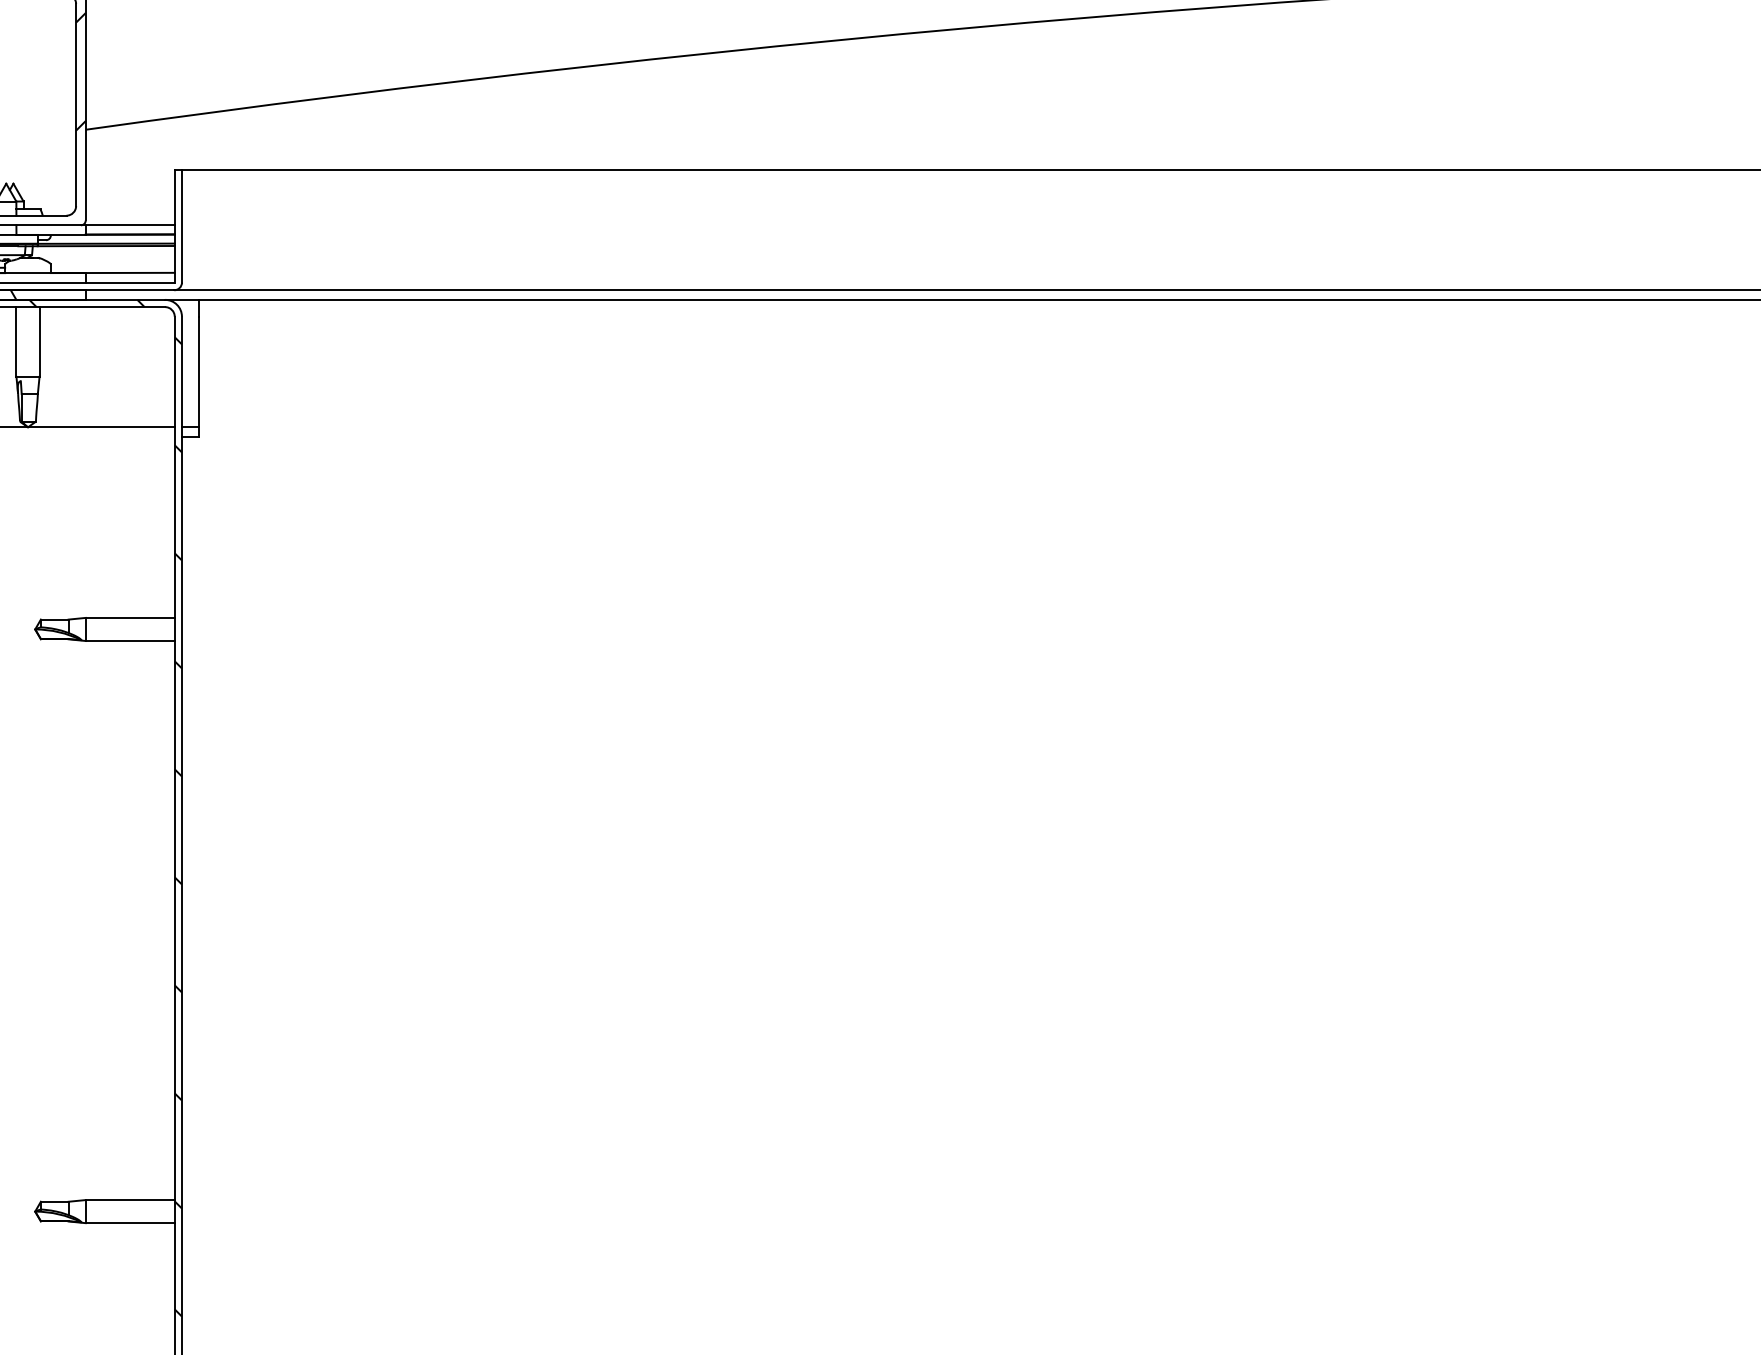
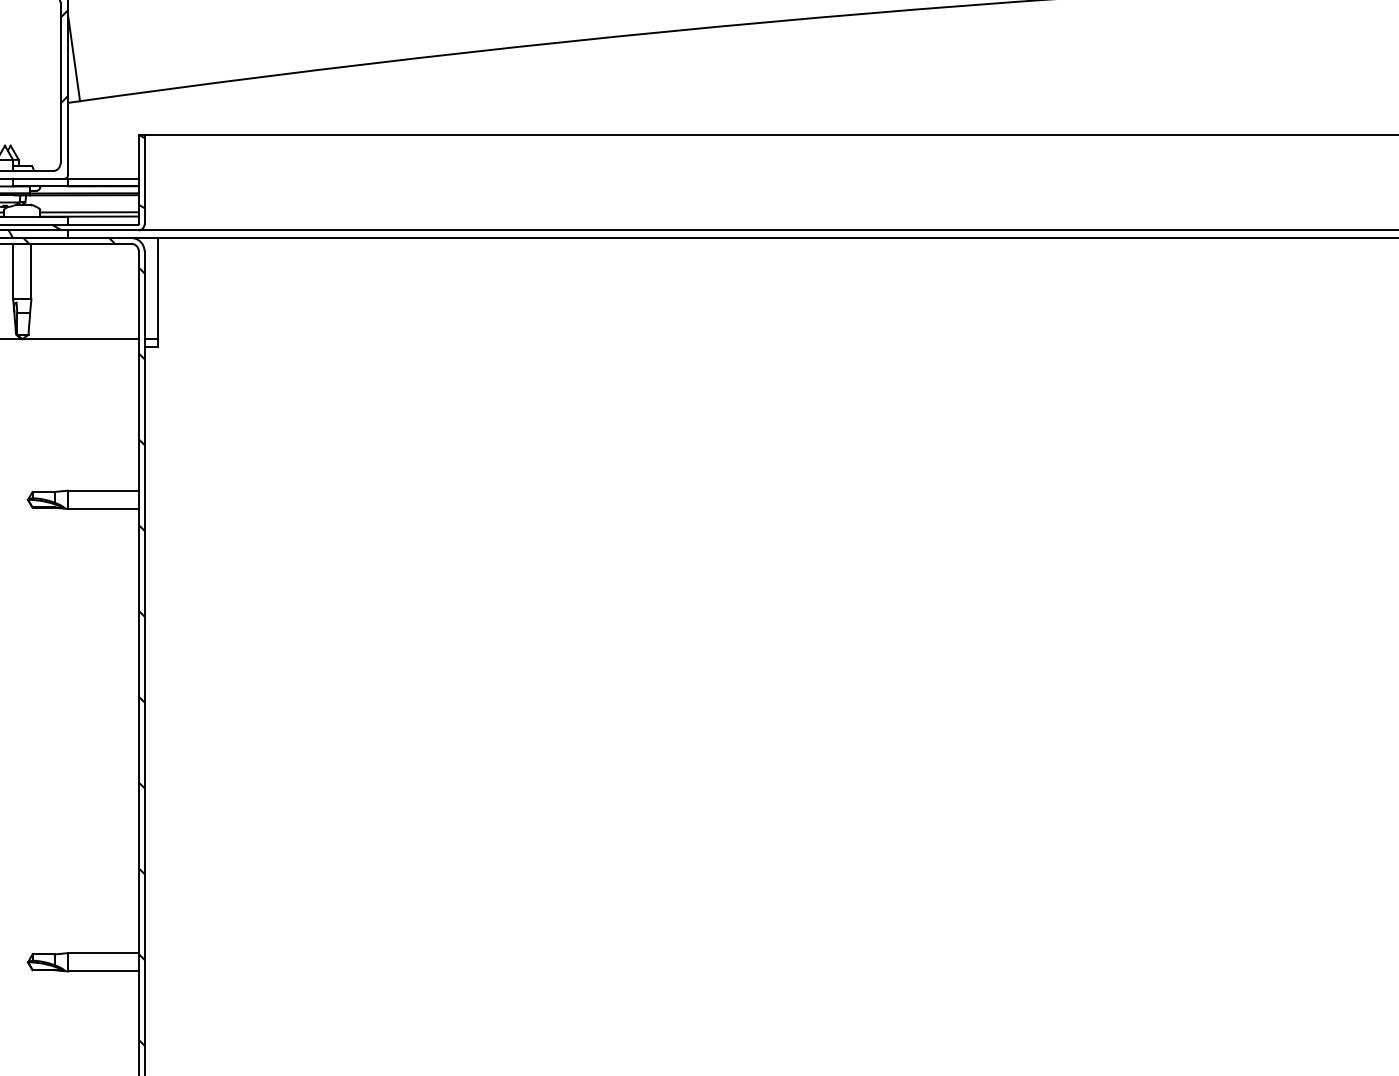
line: (92, 73) -> (73, 58), added
hatch: (123, 229) -> (98, 182), added
line: (112, 267) -> (89, 212), added

